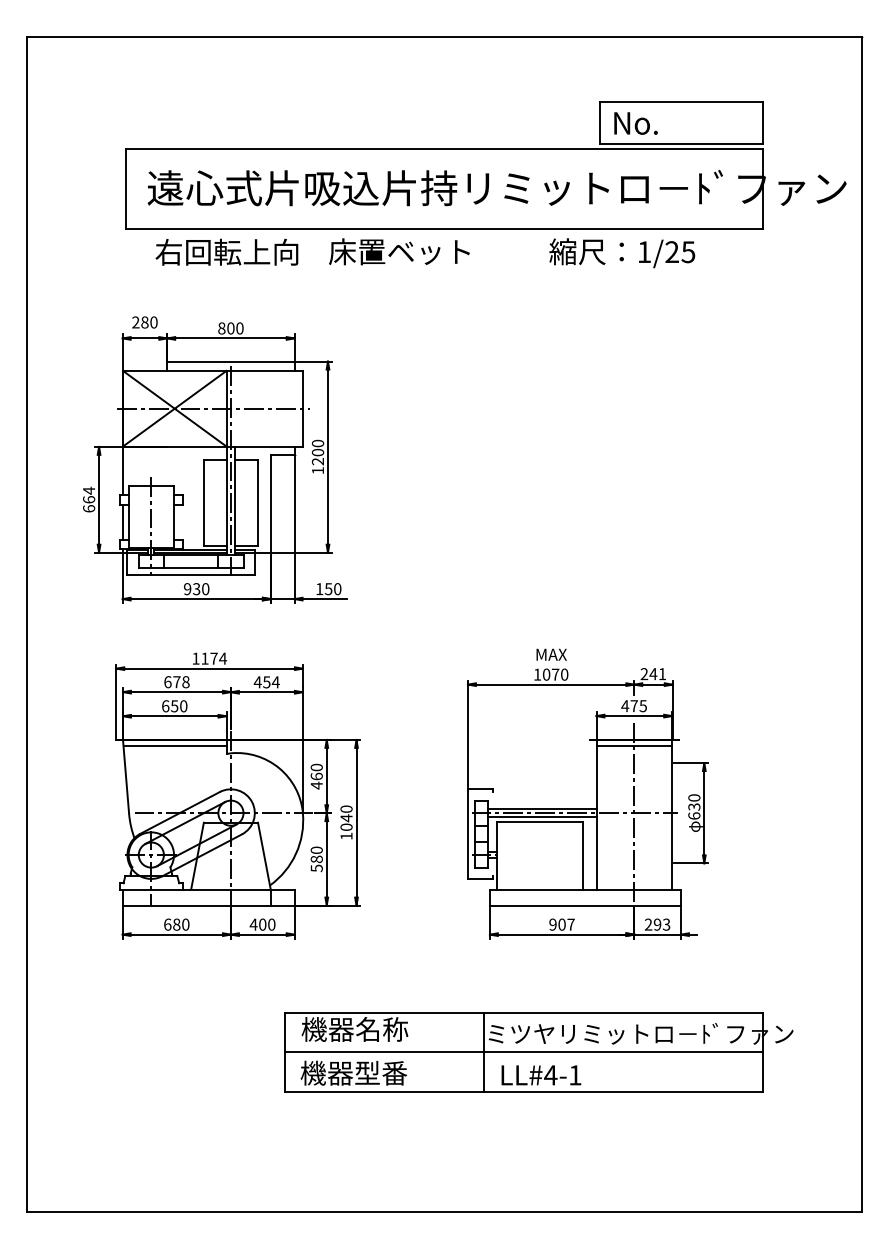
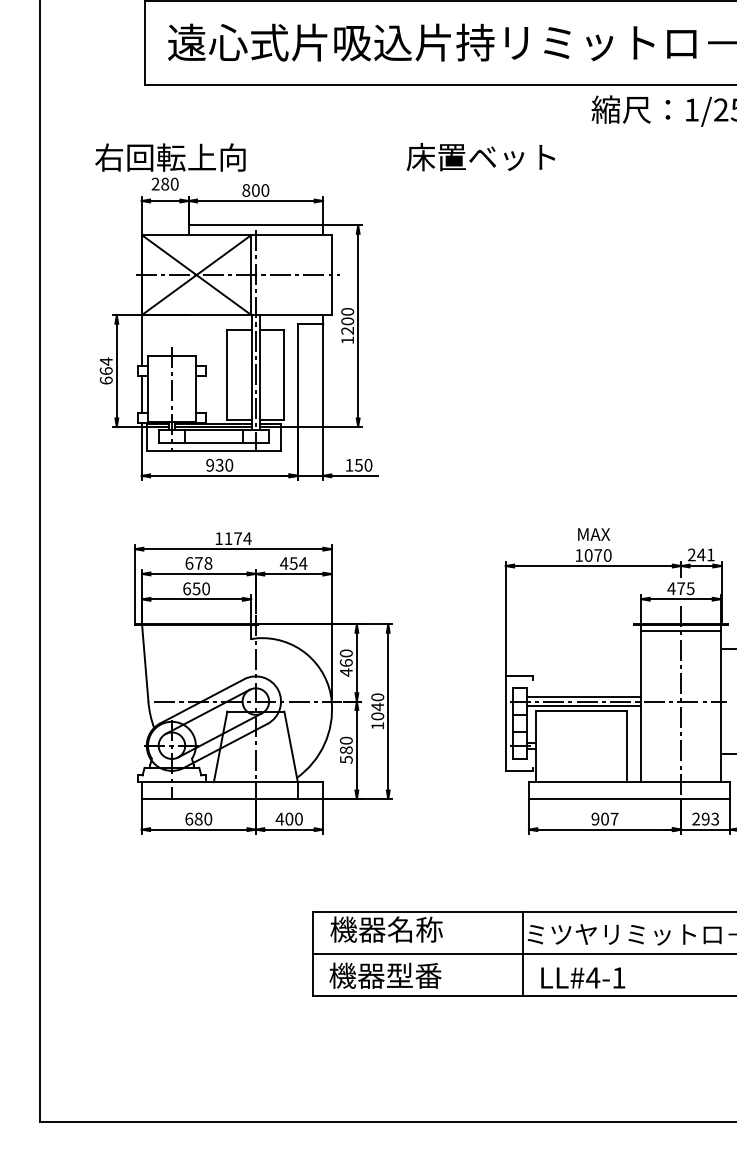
text: (226, 251) -> (169, 156), moved
text: (399, 251) -> (481, 156), moved
line: (174, 746) -> (196, 631), removed

